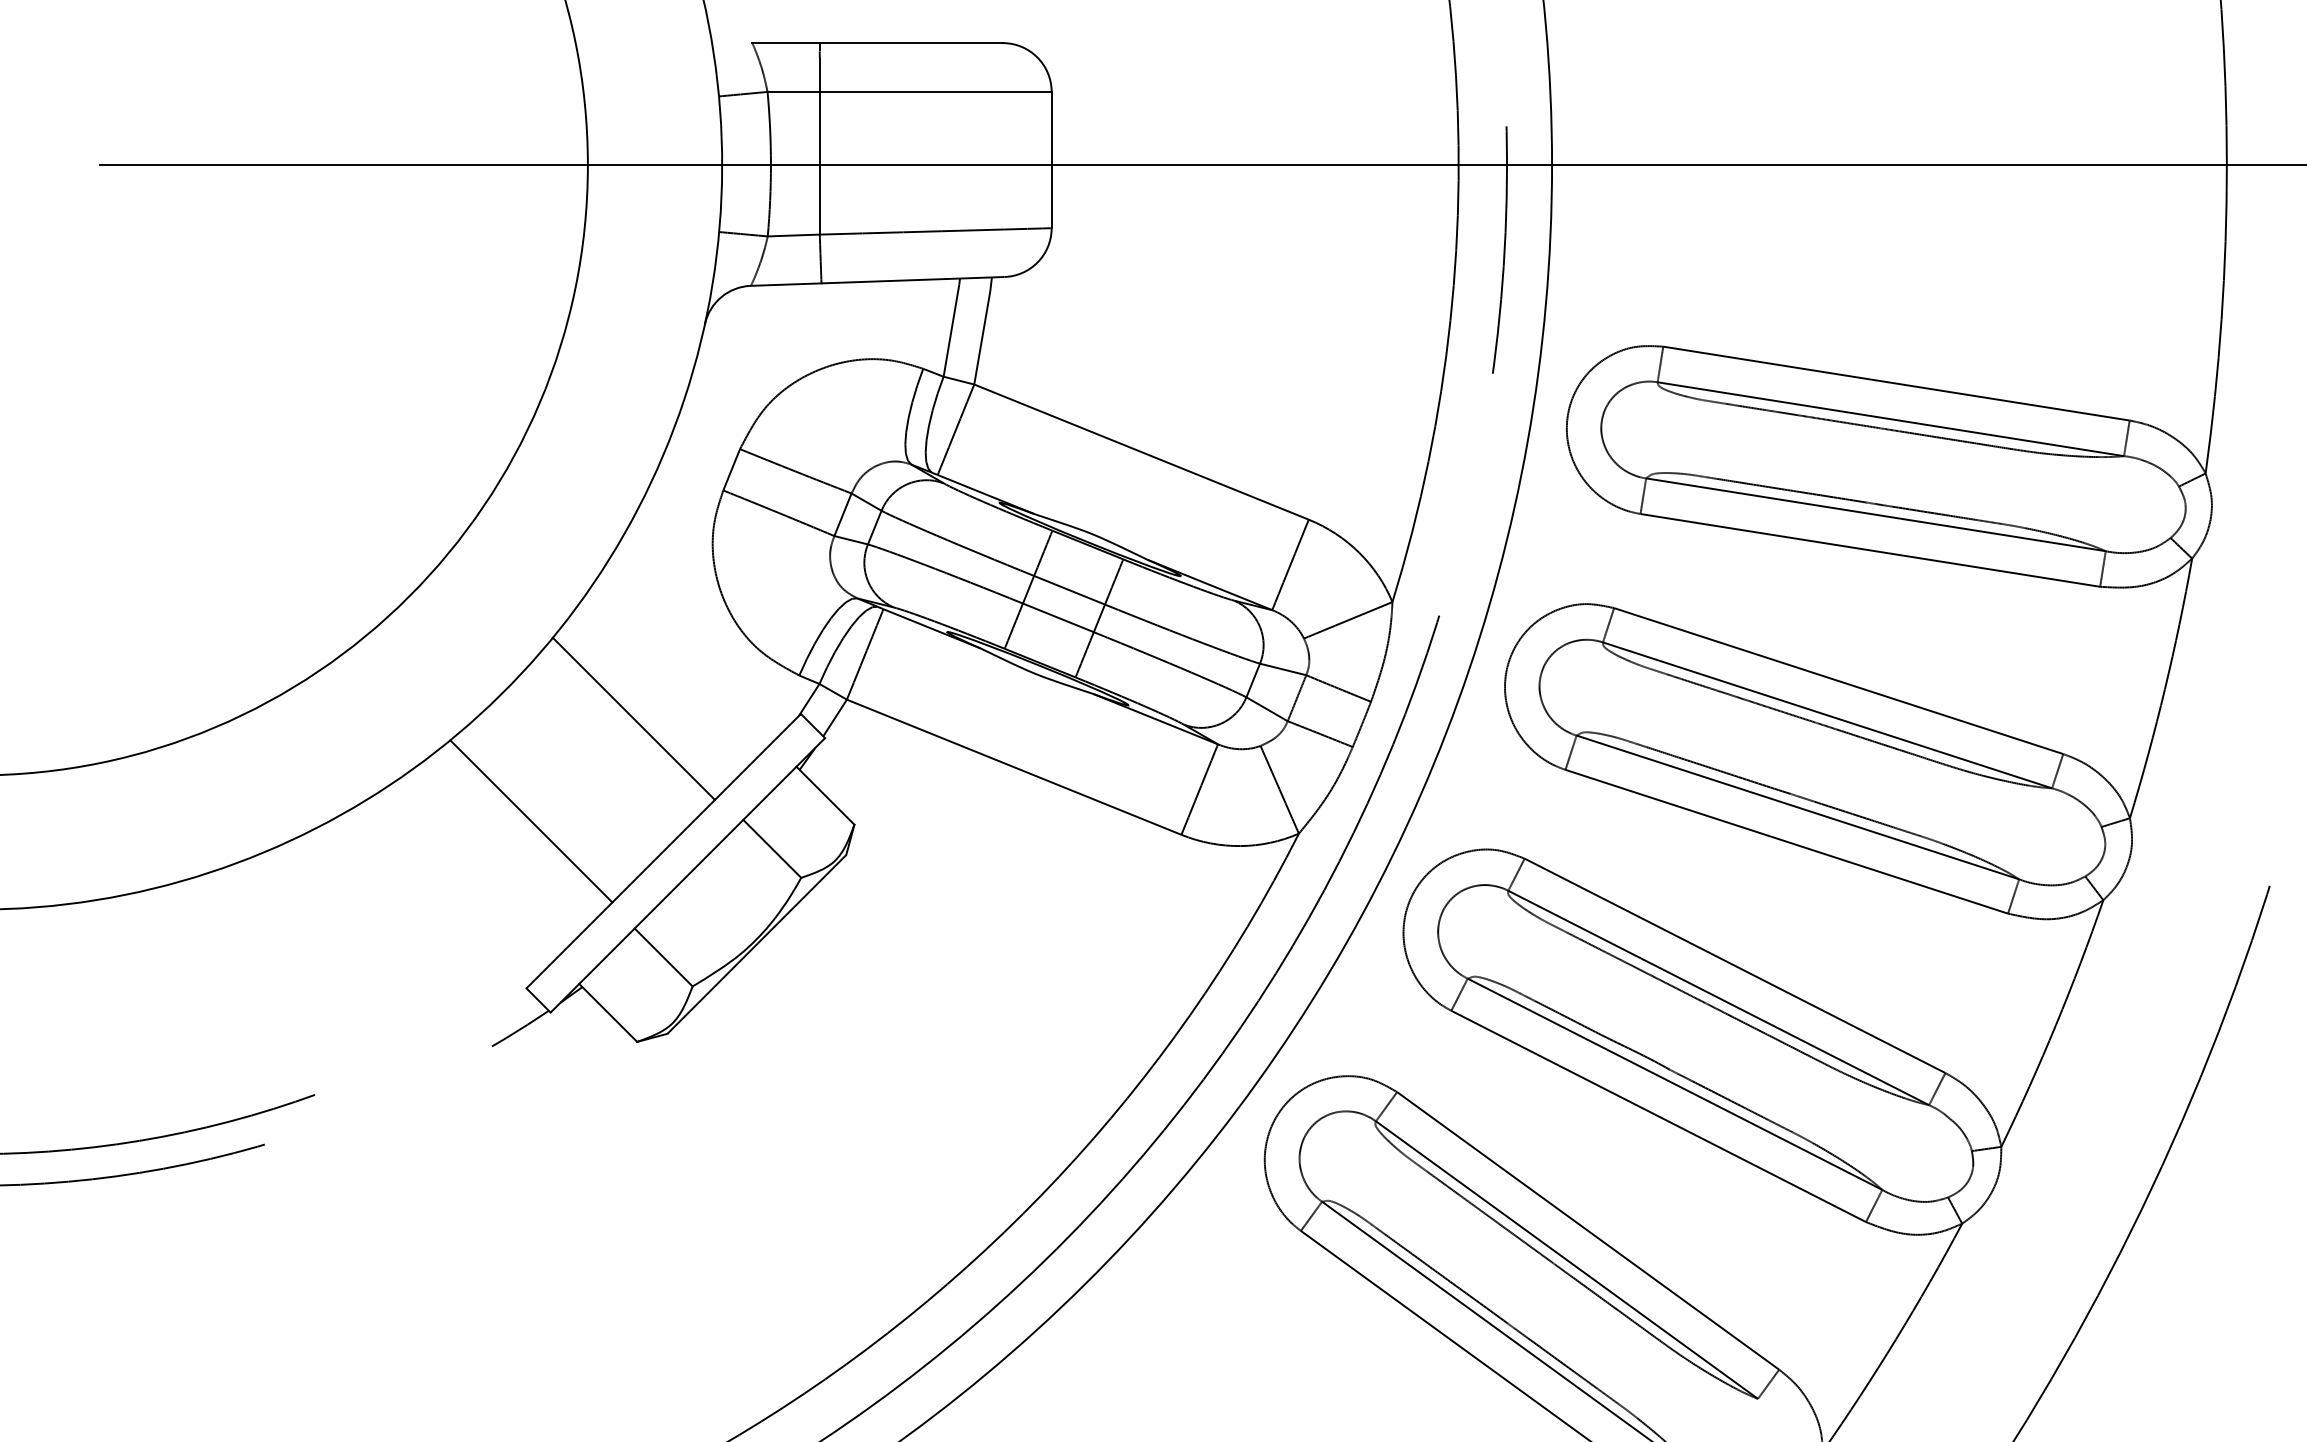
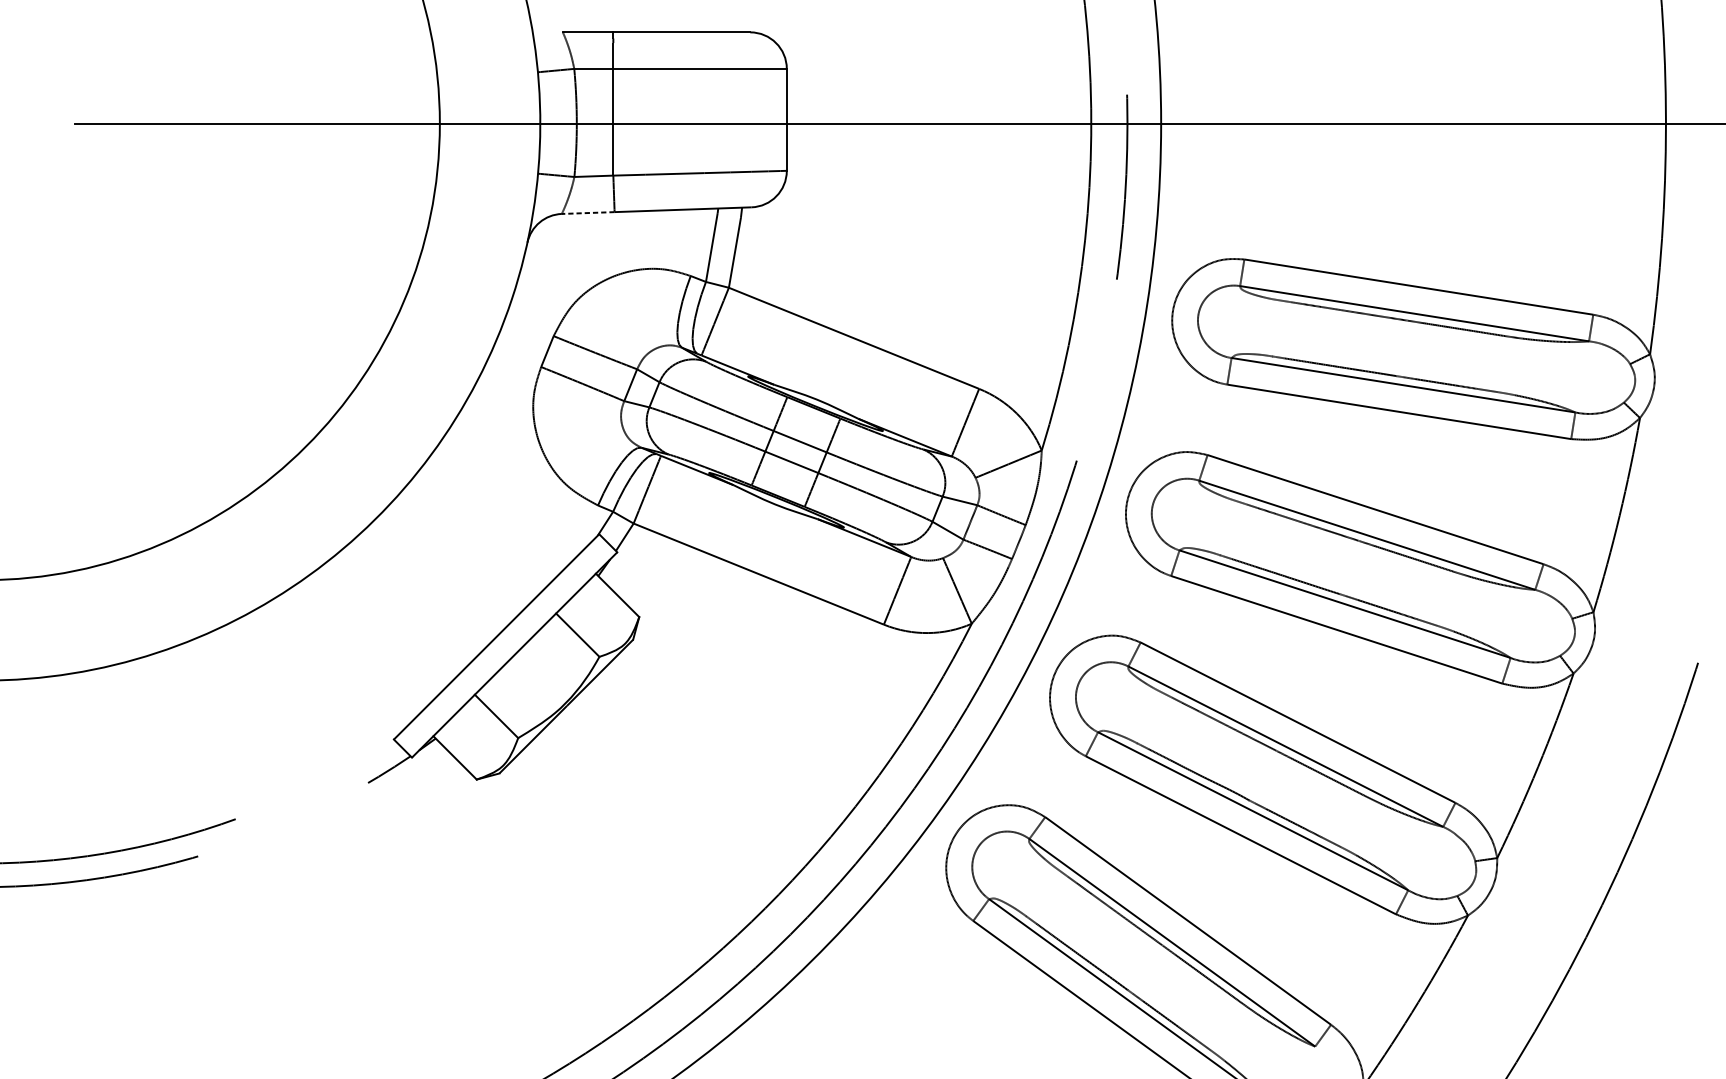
line: (785, 284) -> (587, 212), solid -> dashed
line: (633, 718) -> (473, 537), removed
line: (531, 821) -> (397, 614), removed

